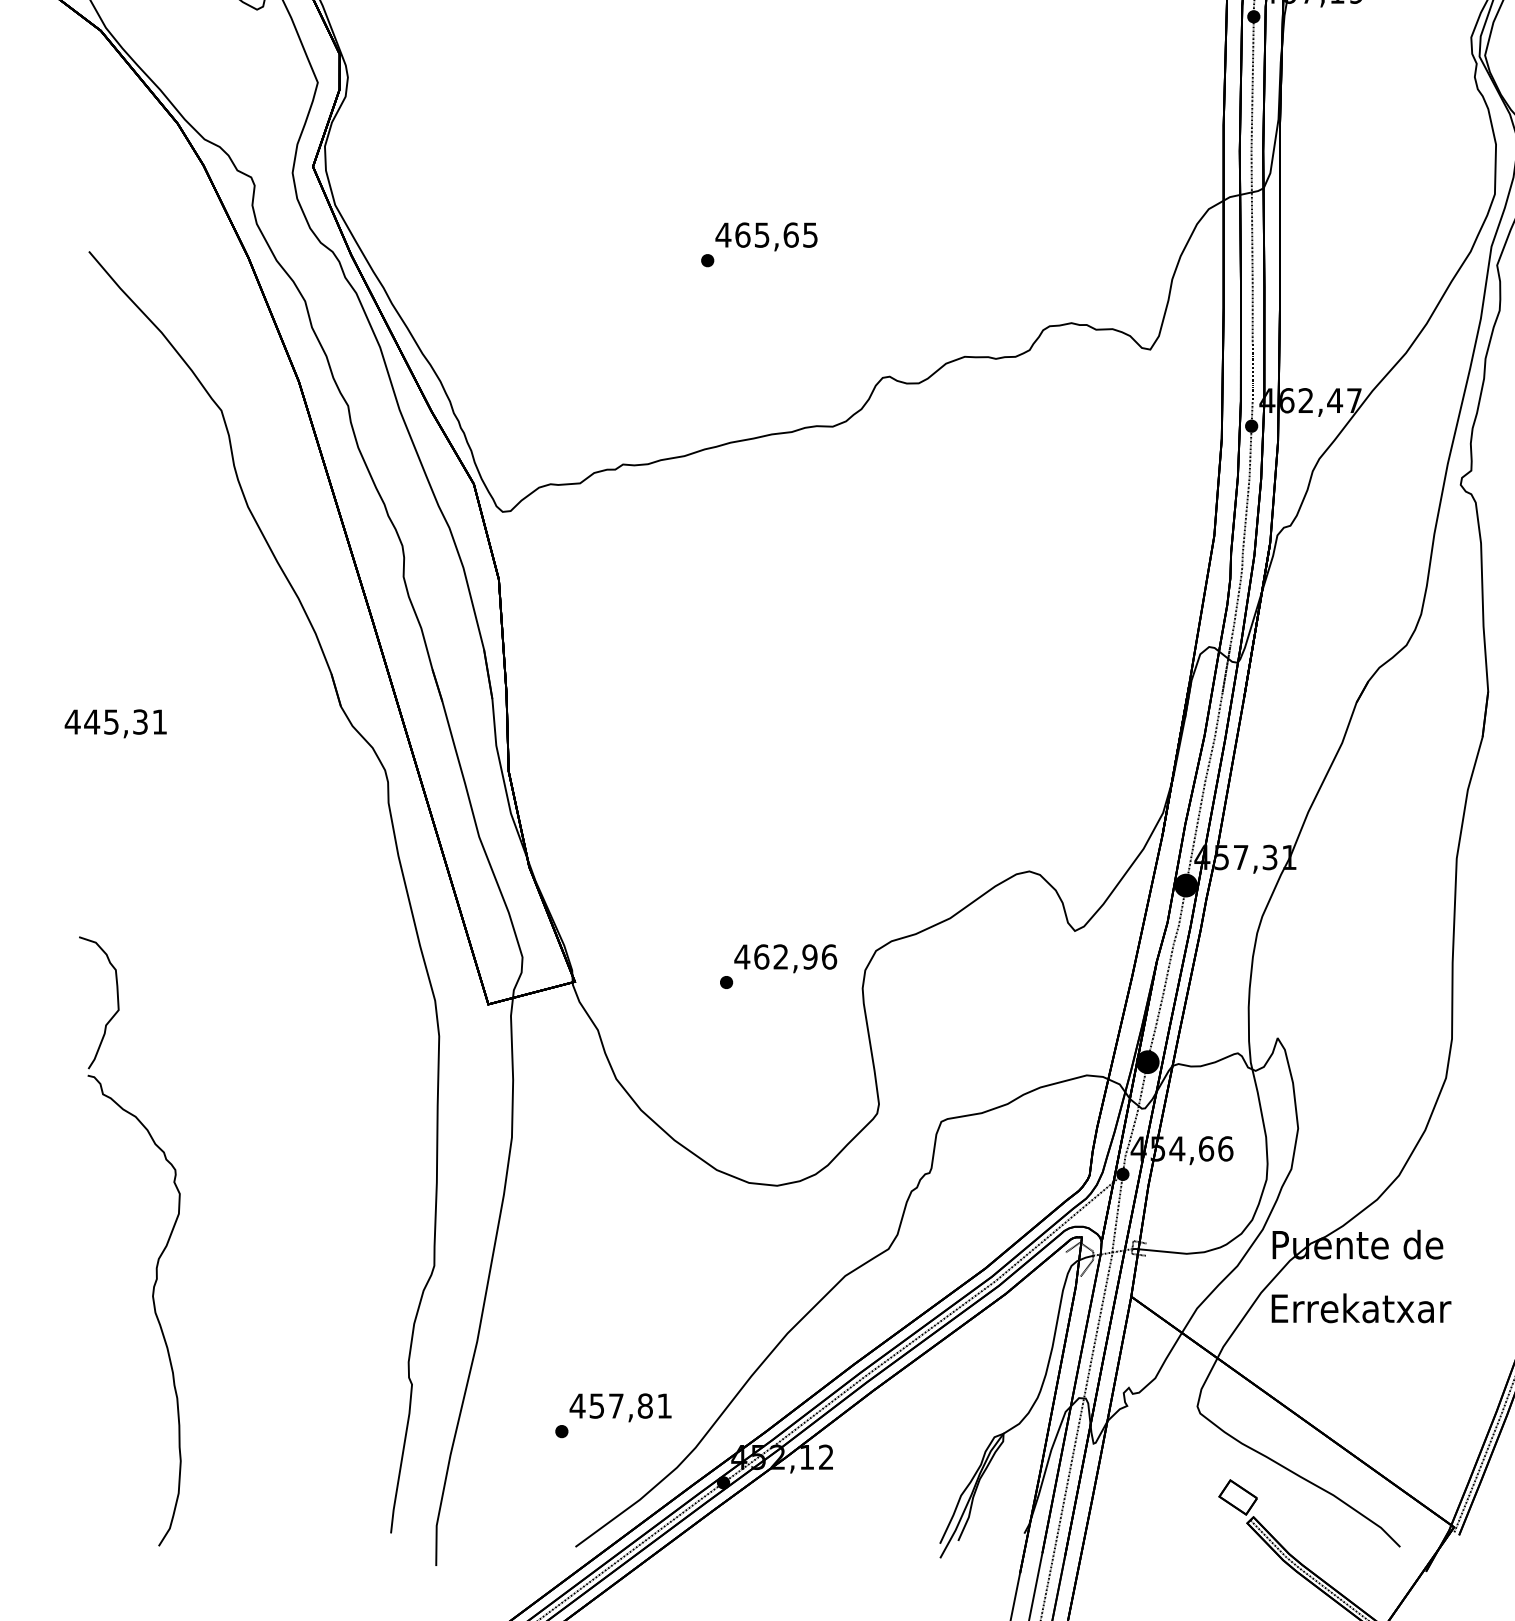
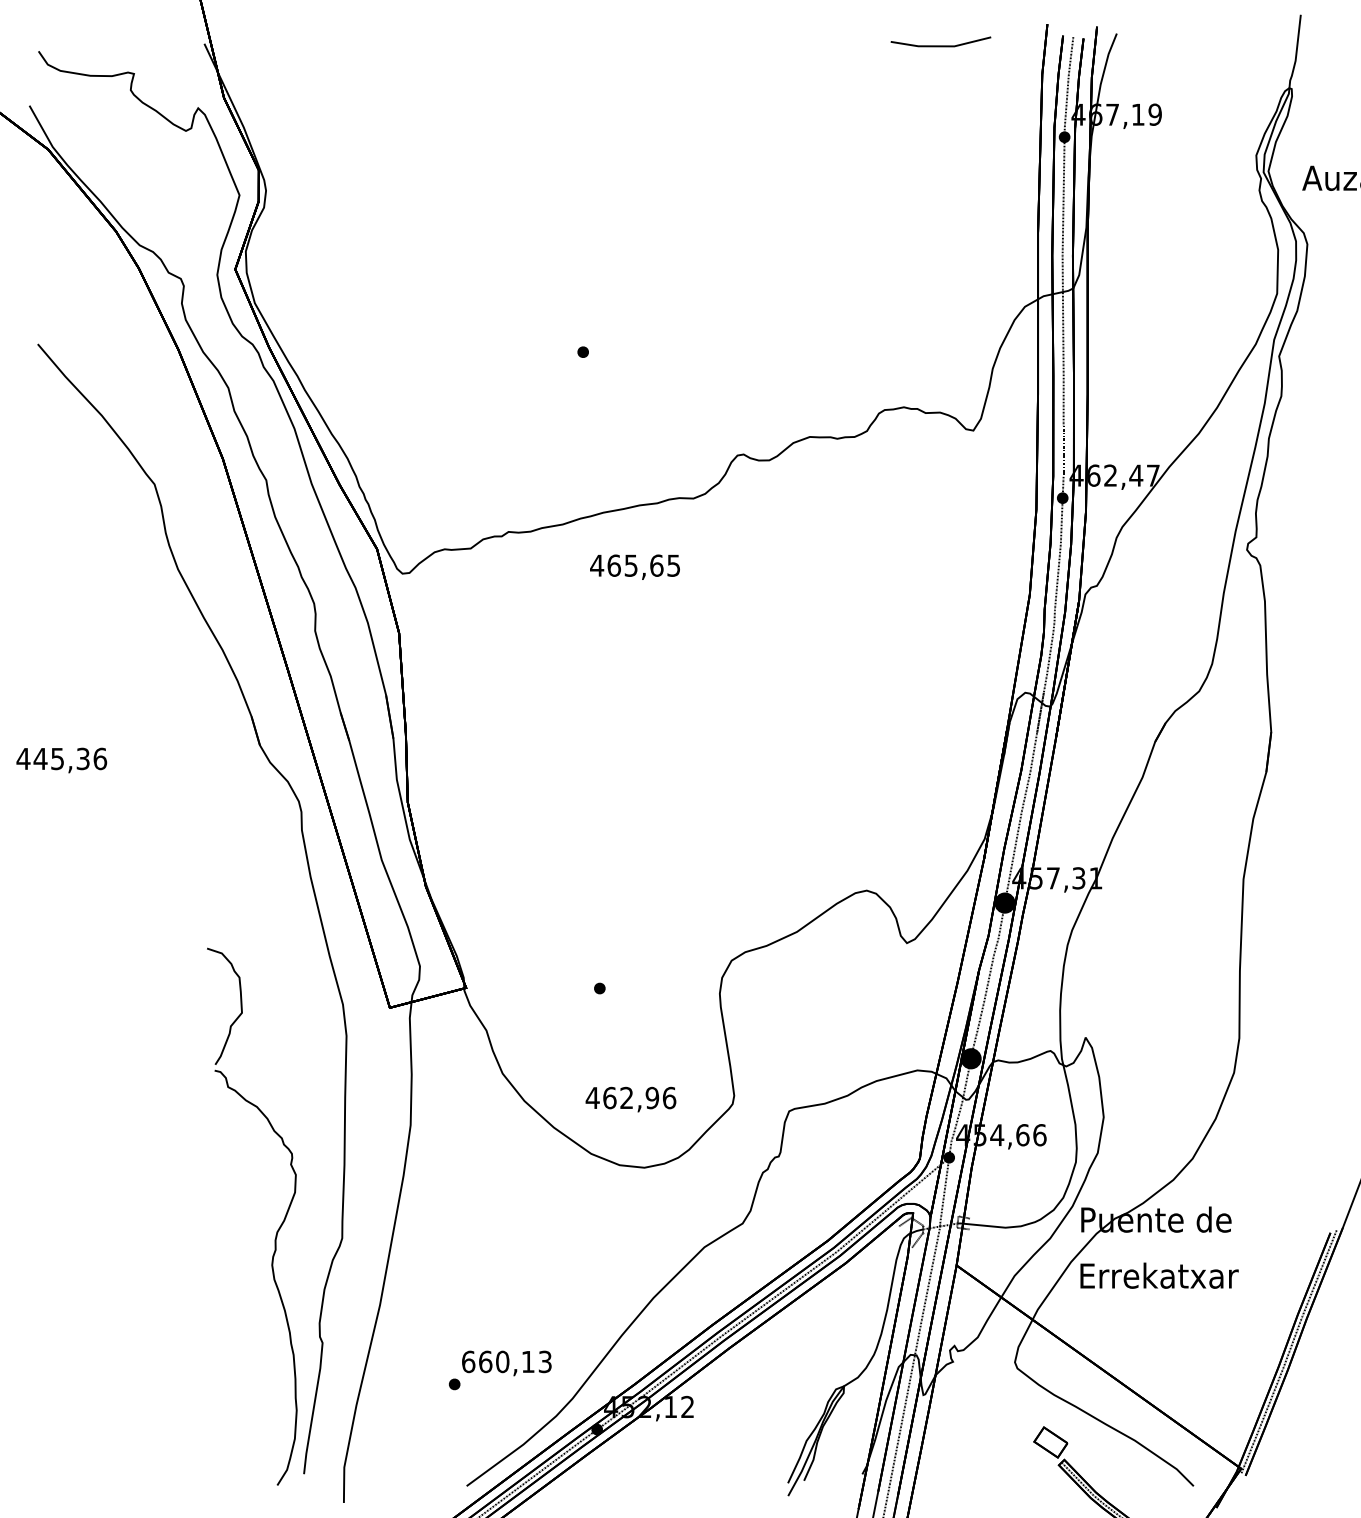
text: (765, 236) -> (634, 566), moved
text: (160, 721) -> (100, 758), 445,31 -> 445,36
text: (785, 958) -> (630, 1099), moved
part: (158, 1255) -> (277, 1229), moved
text: (620, 1405) -> (506, 1361), 457,81 -> 660,13

